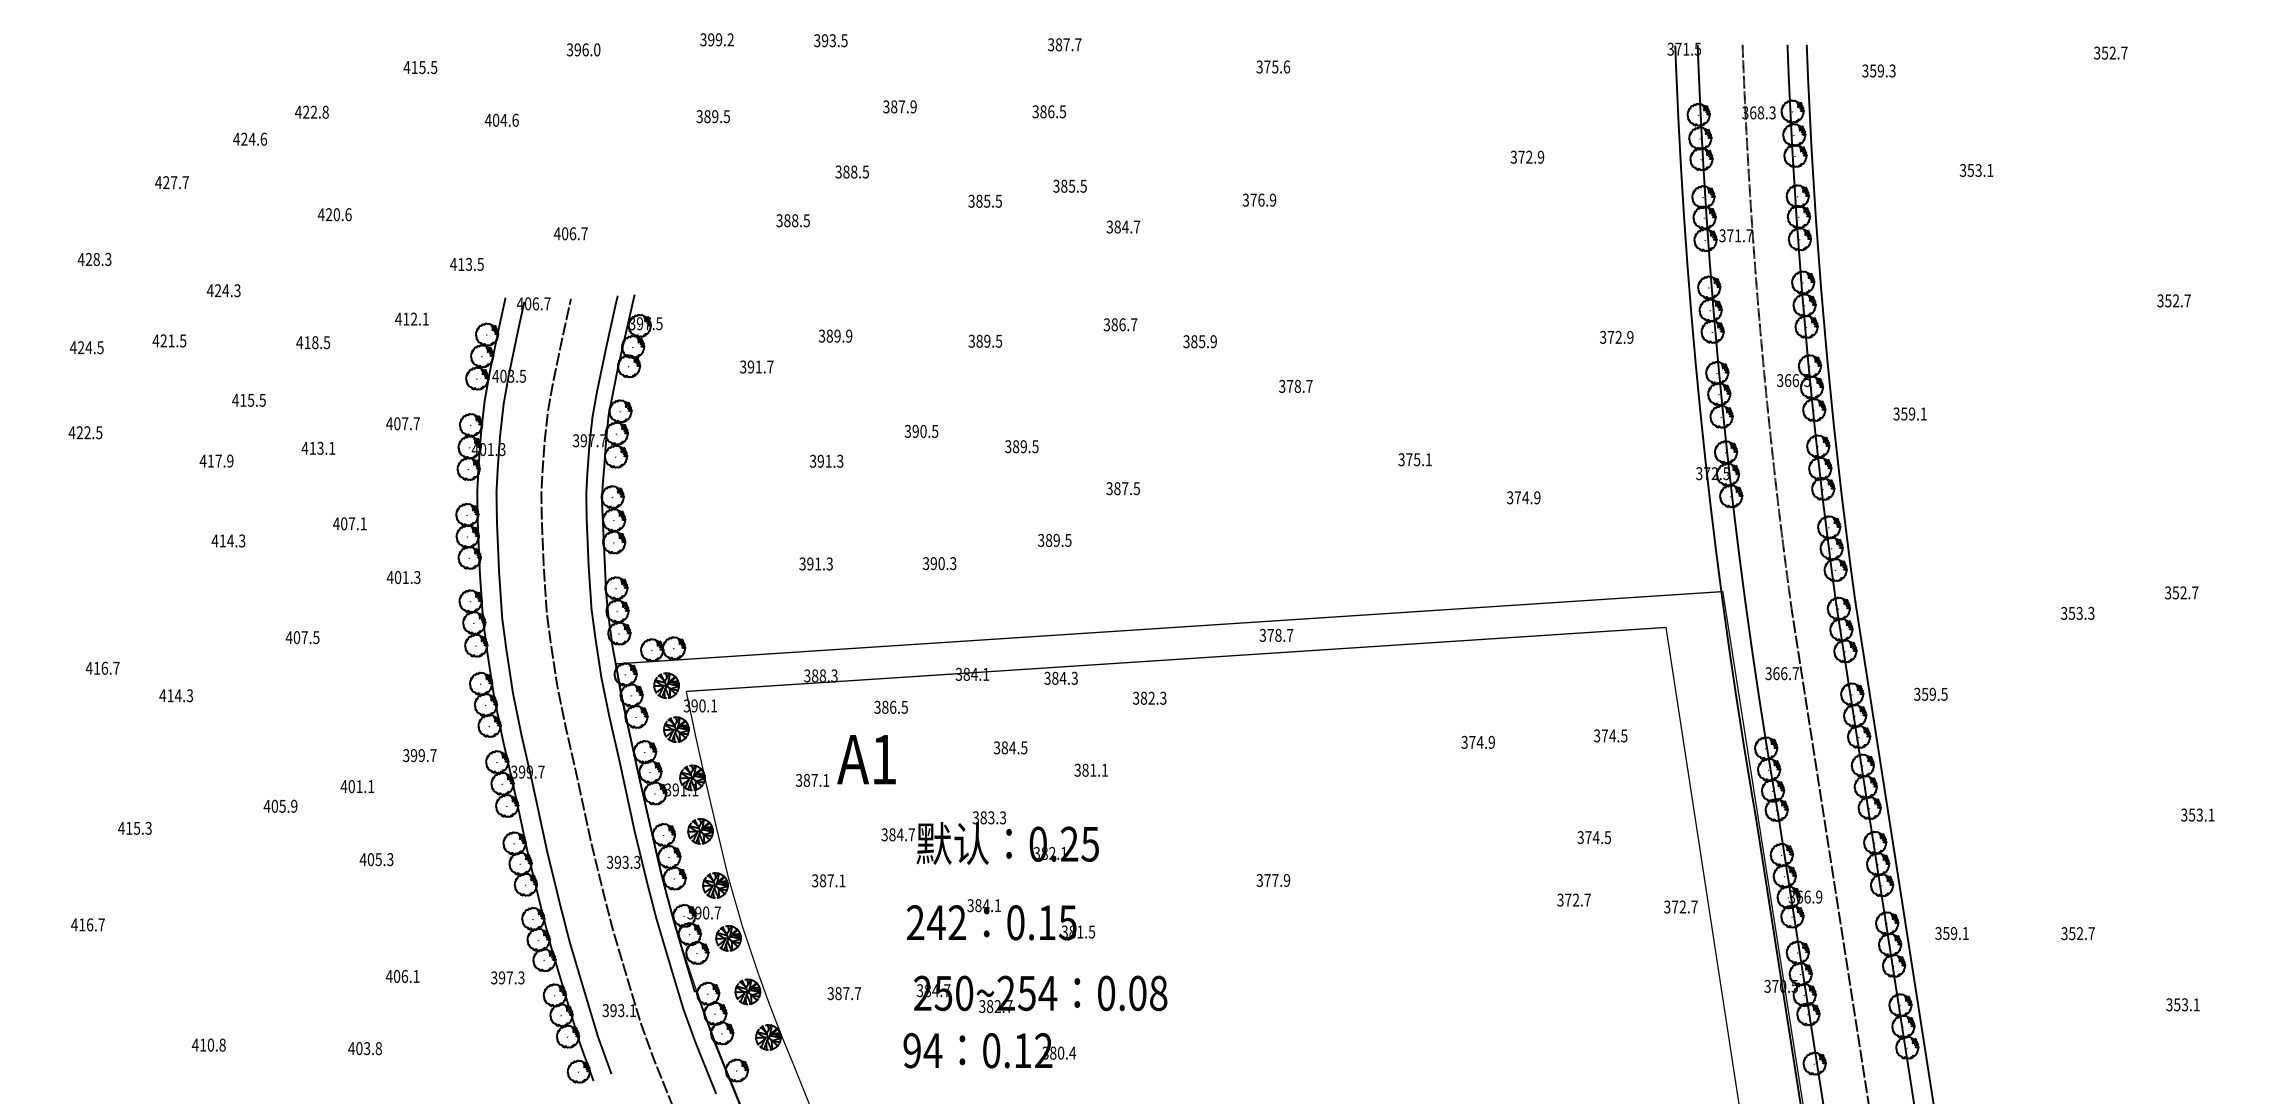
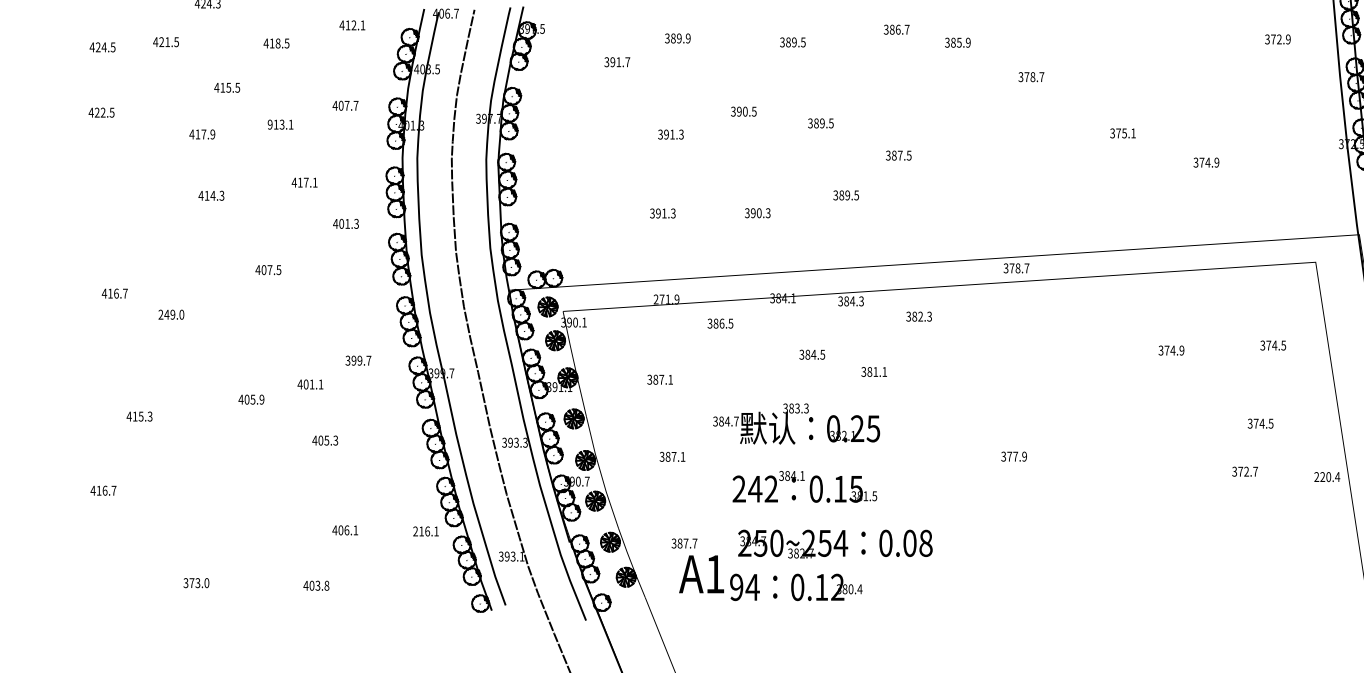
text: (304, 447) -> (269, 124), 413.1 -> 913.1
text: (344, 523) -> (300, 182), 407.1 -> 417.1
text: (820, 675) -> (666, 299), 388.3 -> 271.9
text: (176, 695) -> (171, 314), 414.3 -> 249.0
text: (866, 759) -> (701, 574), moved
text: (1680, 906) -> (1326, 476), 372.7 -> 220.4
text: (507, 977) -> (425, 531), 397.3 -> 216.1
text: (208, 1044) -> (196, 582), 410.8 -> 373.0

